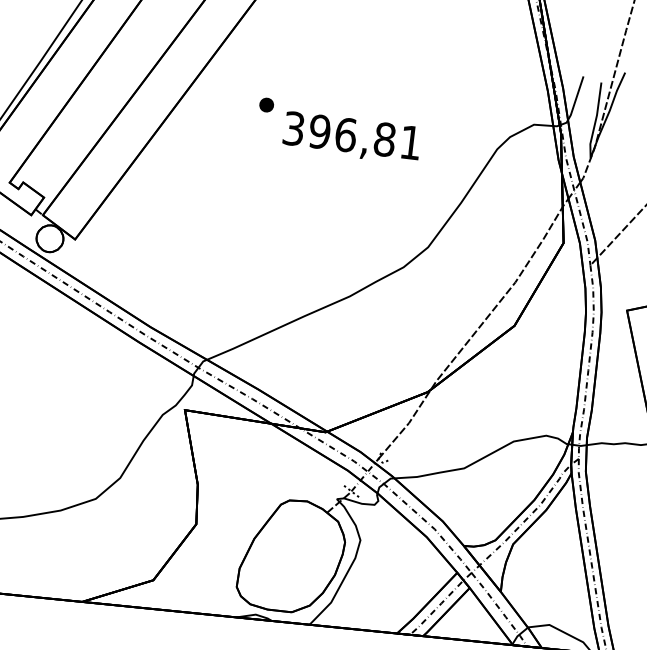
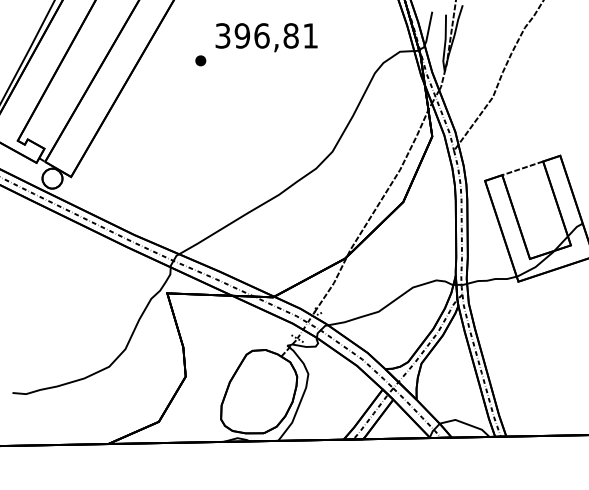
text: (351, 137) -> (266, 37), moved

